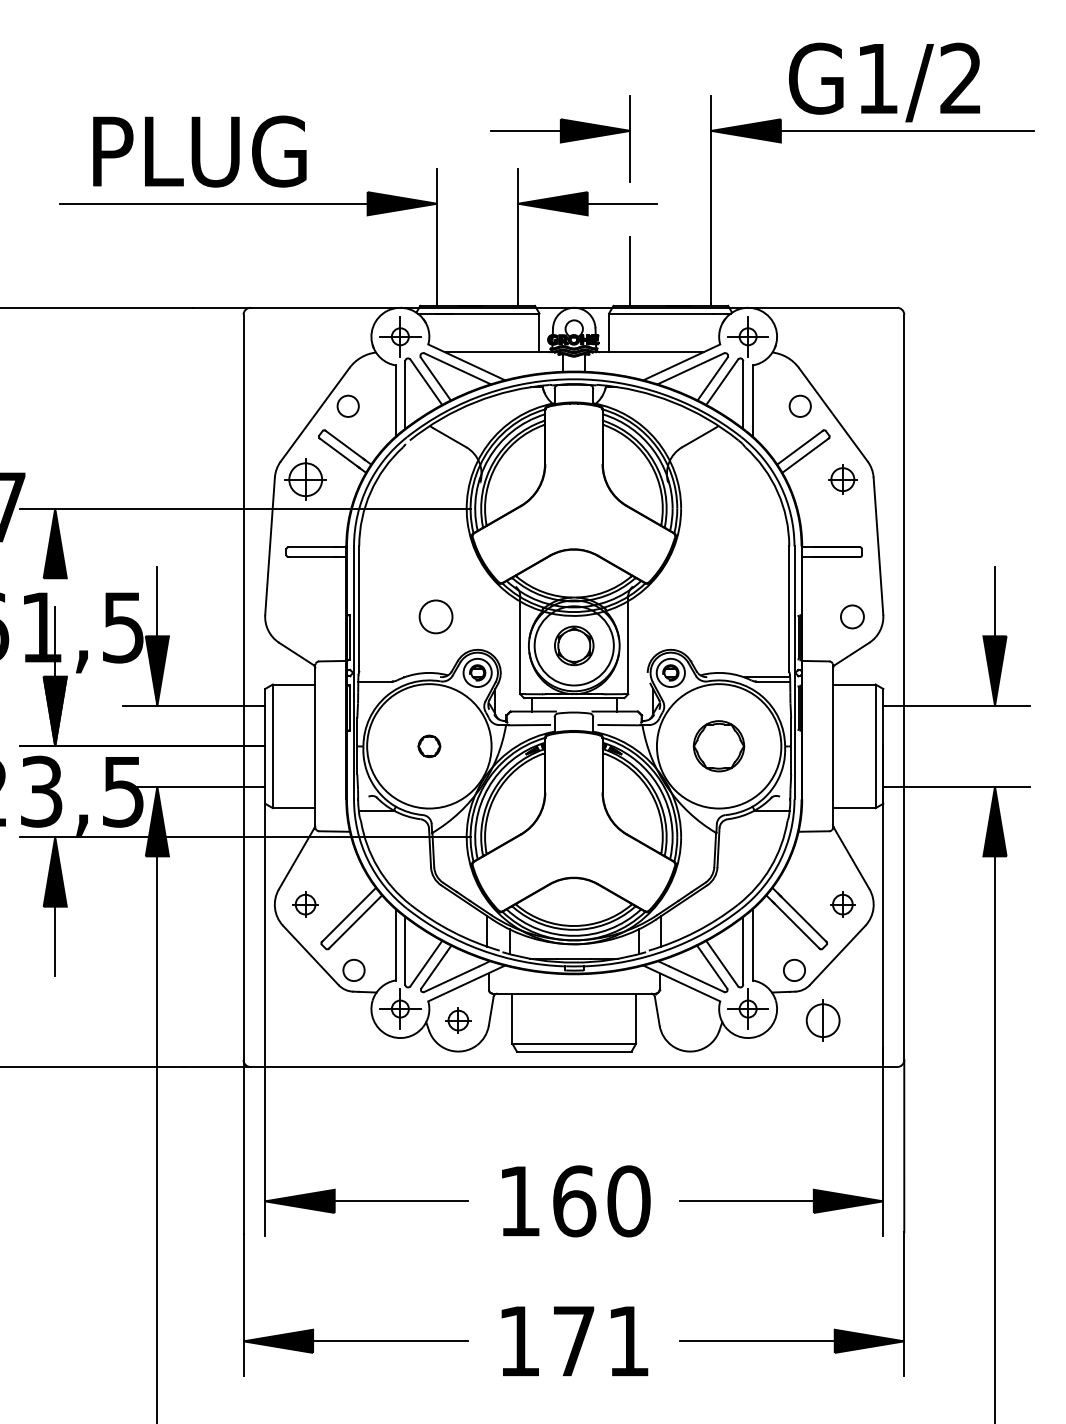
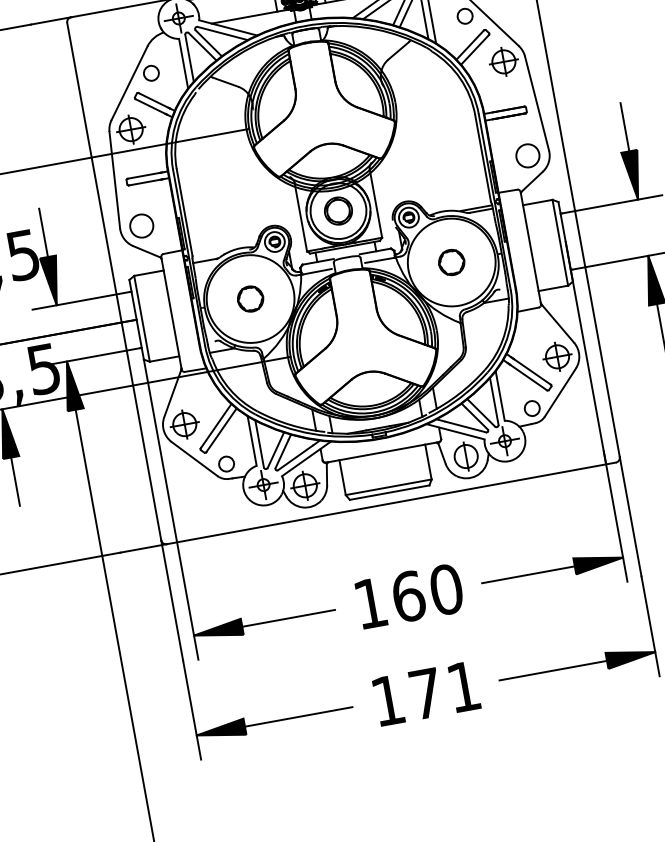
part: (842, 479) -> (503, 61), size x1.43
circle: (435, 616) -> (141, 225), moved
circle: (852, 616) -> (527, 155), size x1.43
part: (429, 746) -> (250, 299), size x1.67
part: (719, 746) -> (451, 262), size x0.71
part: (305, 904) -> (184, 424), size x1.67
part: (842, 904) -> (557, 356), size x1.67
part: (458, 1020) -> (305, 485), size x1.67
part: (822, 1020) -> (465, 456), moved

